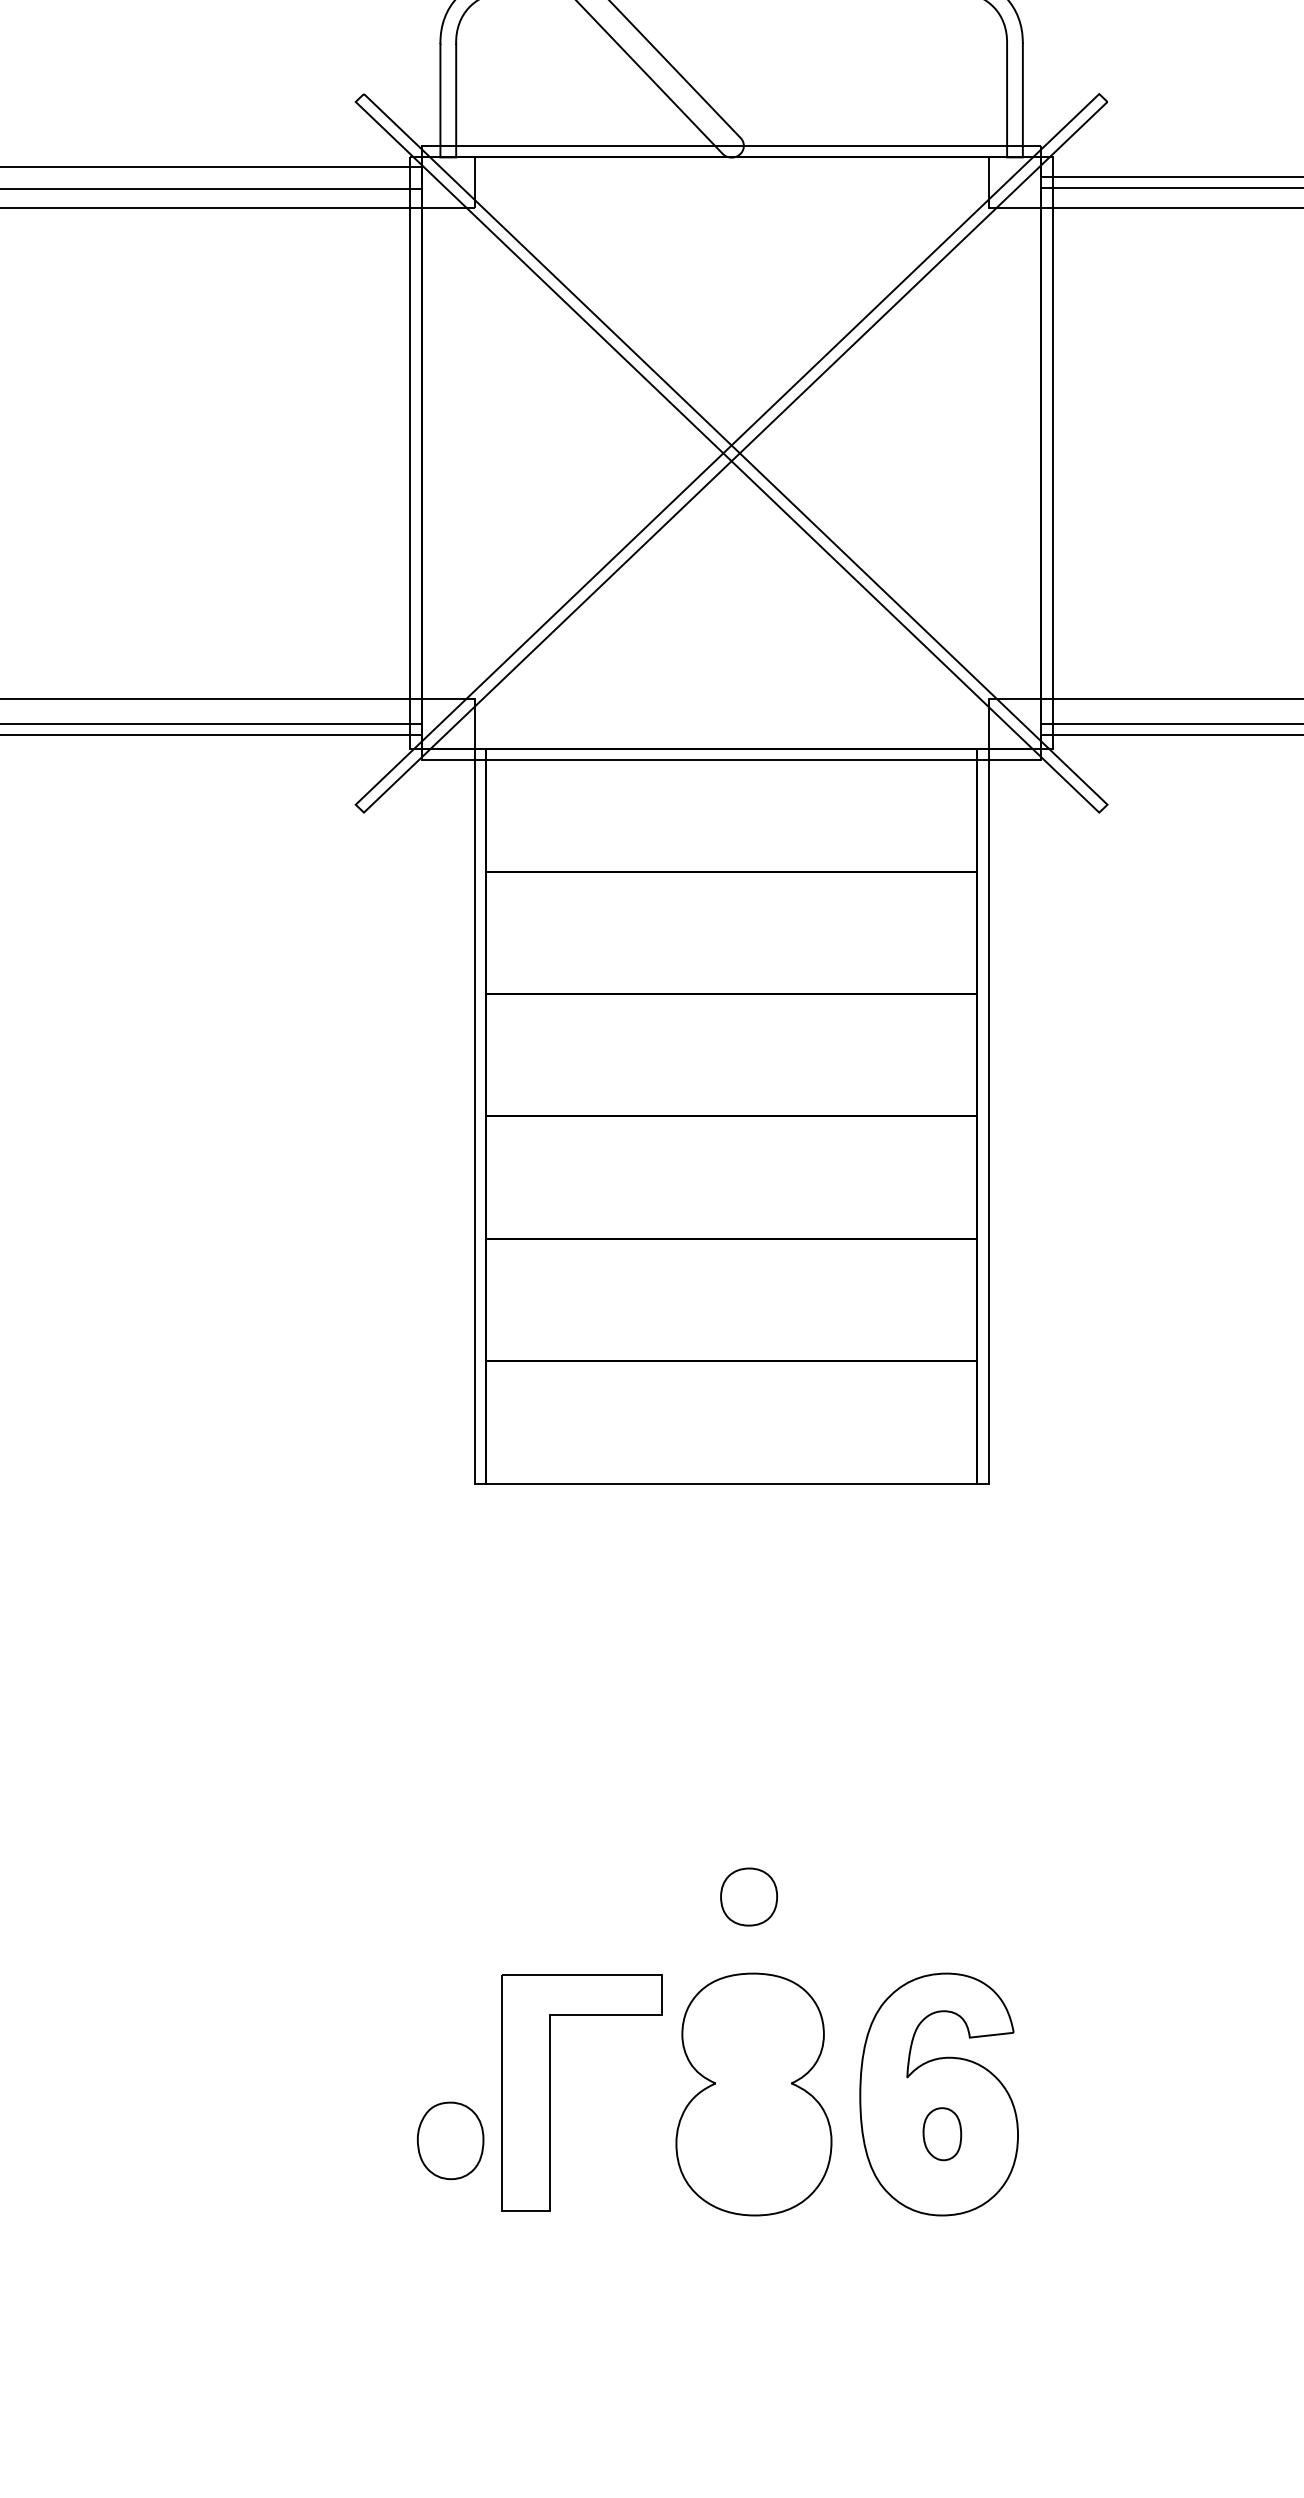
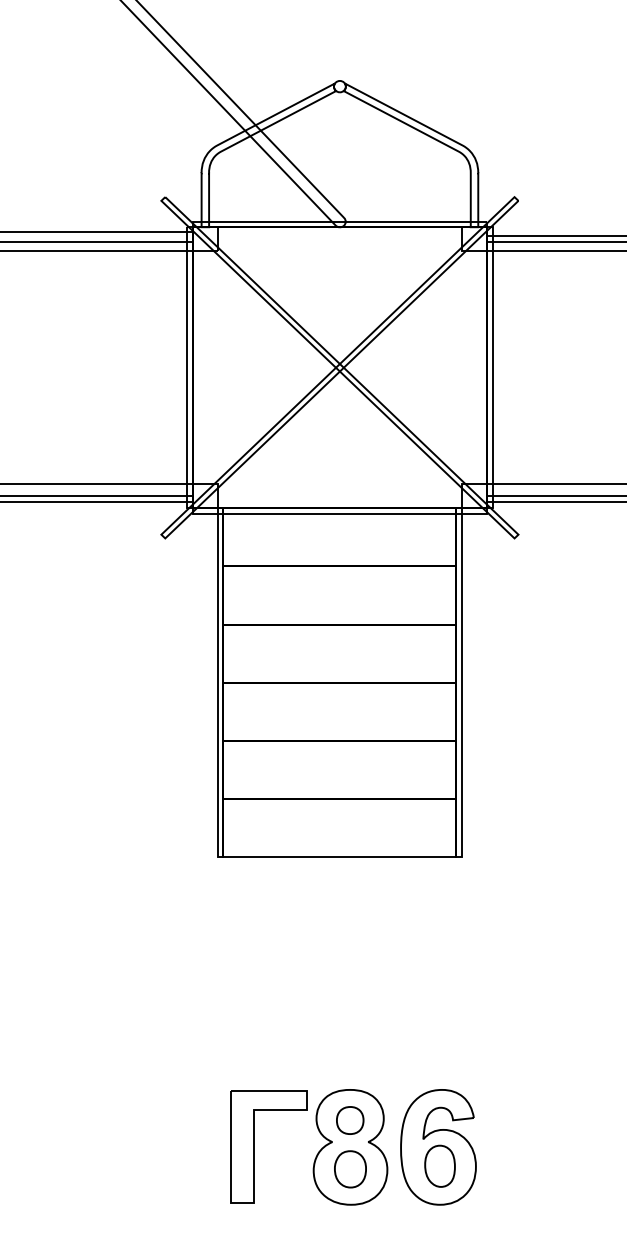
part: (749, 1896) -> (350, 1120), moved
part: (941, 2132) -> (439, 1165), size x1.67
part: (450, 2141) -> (350, 1169), moved

